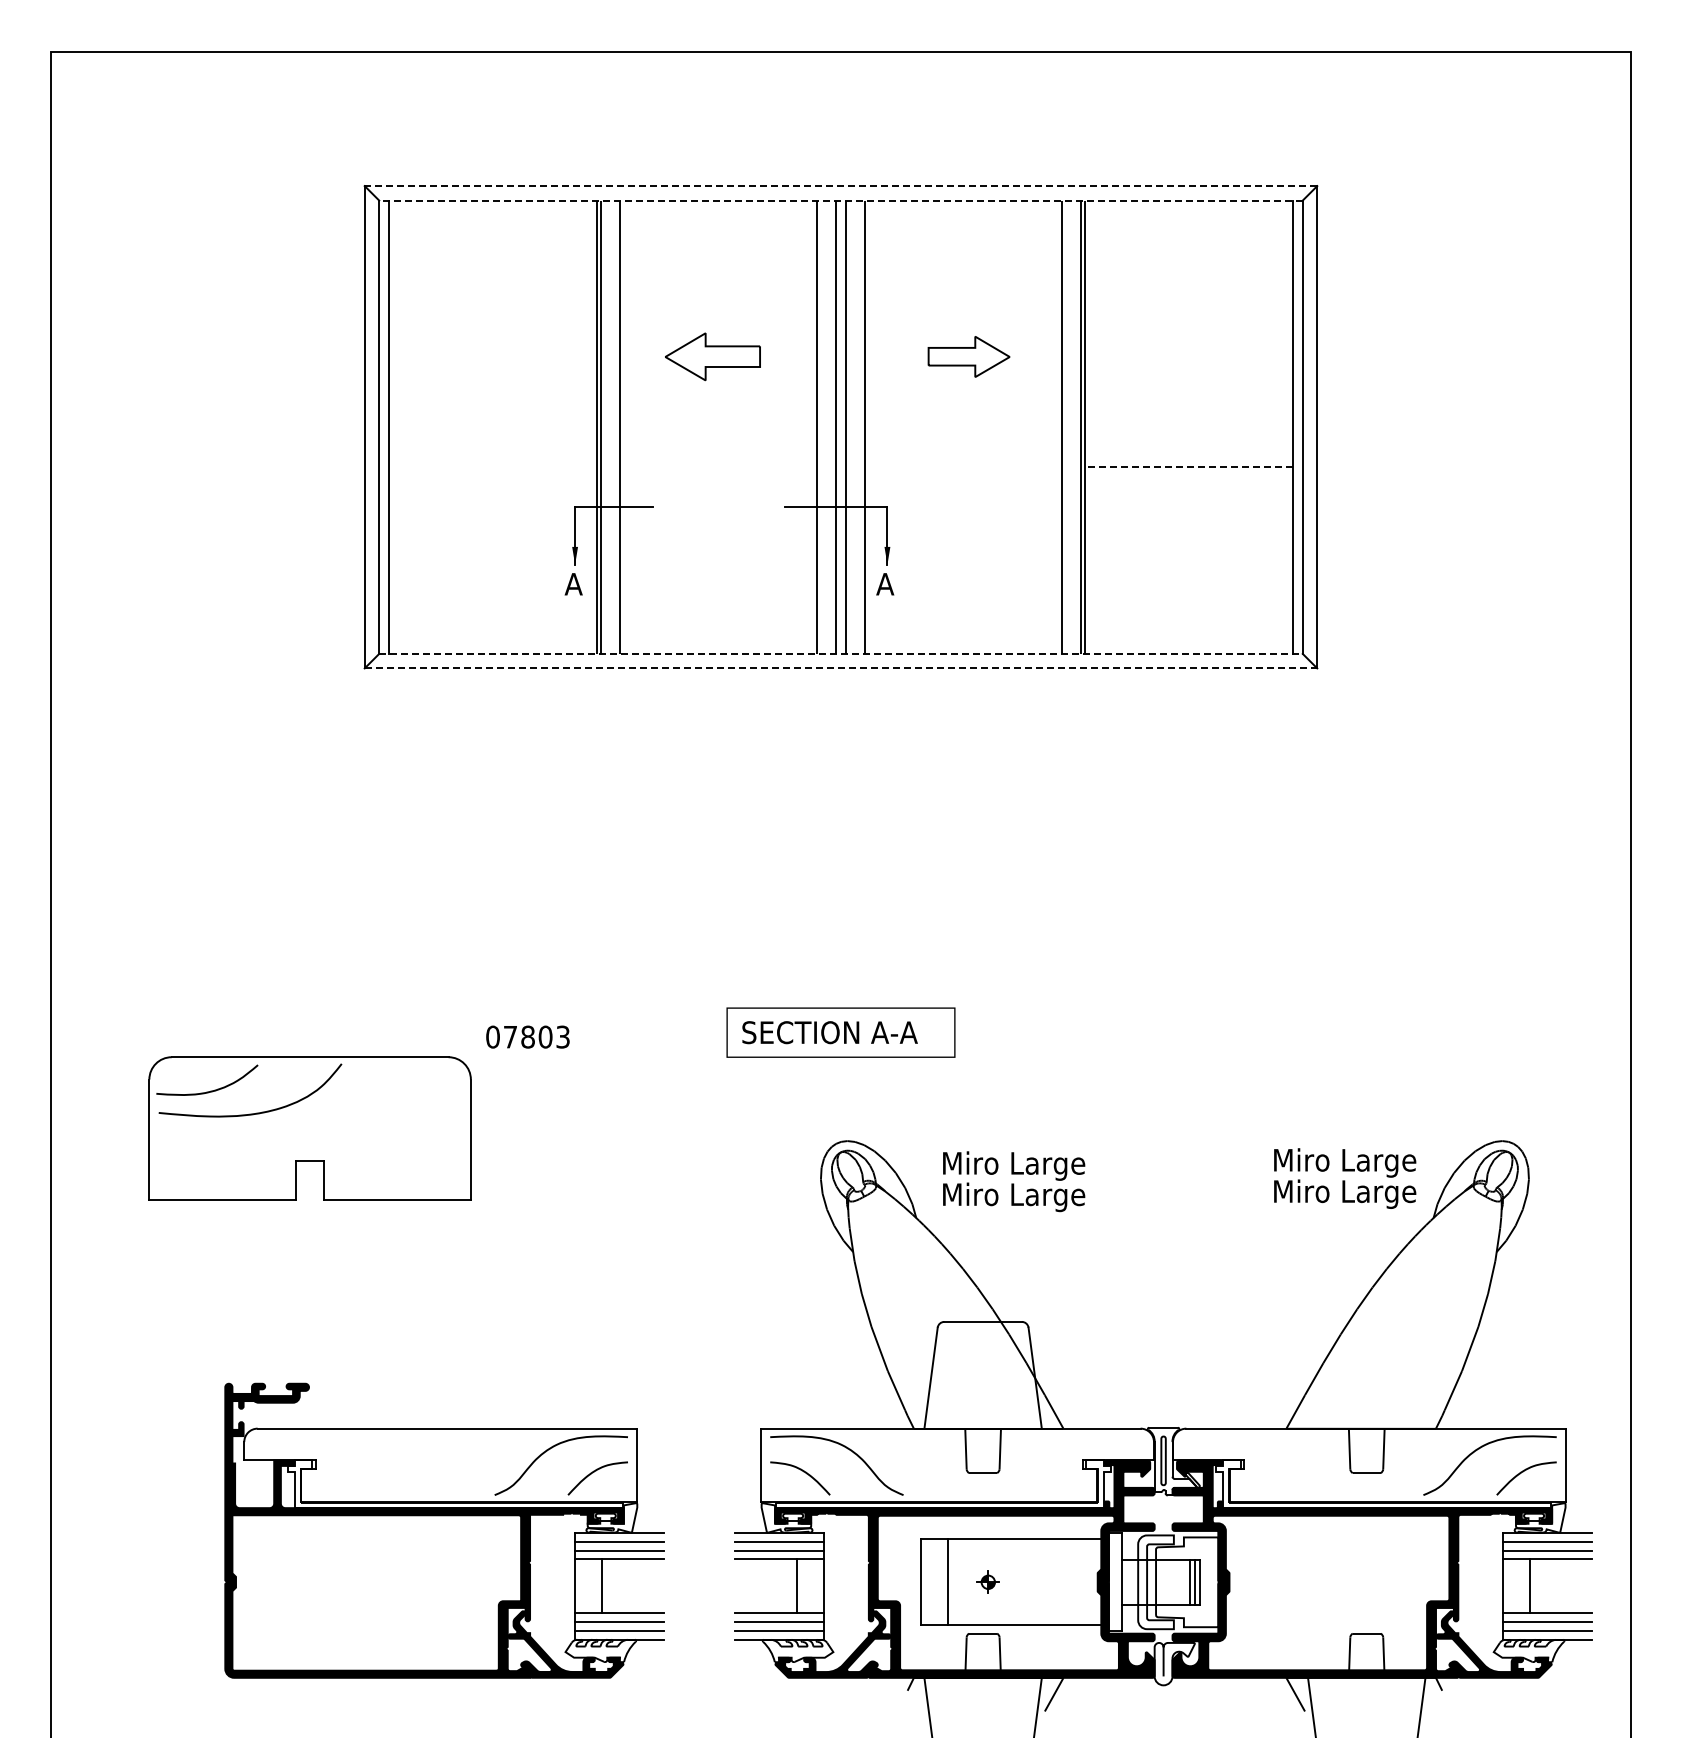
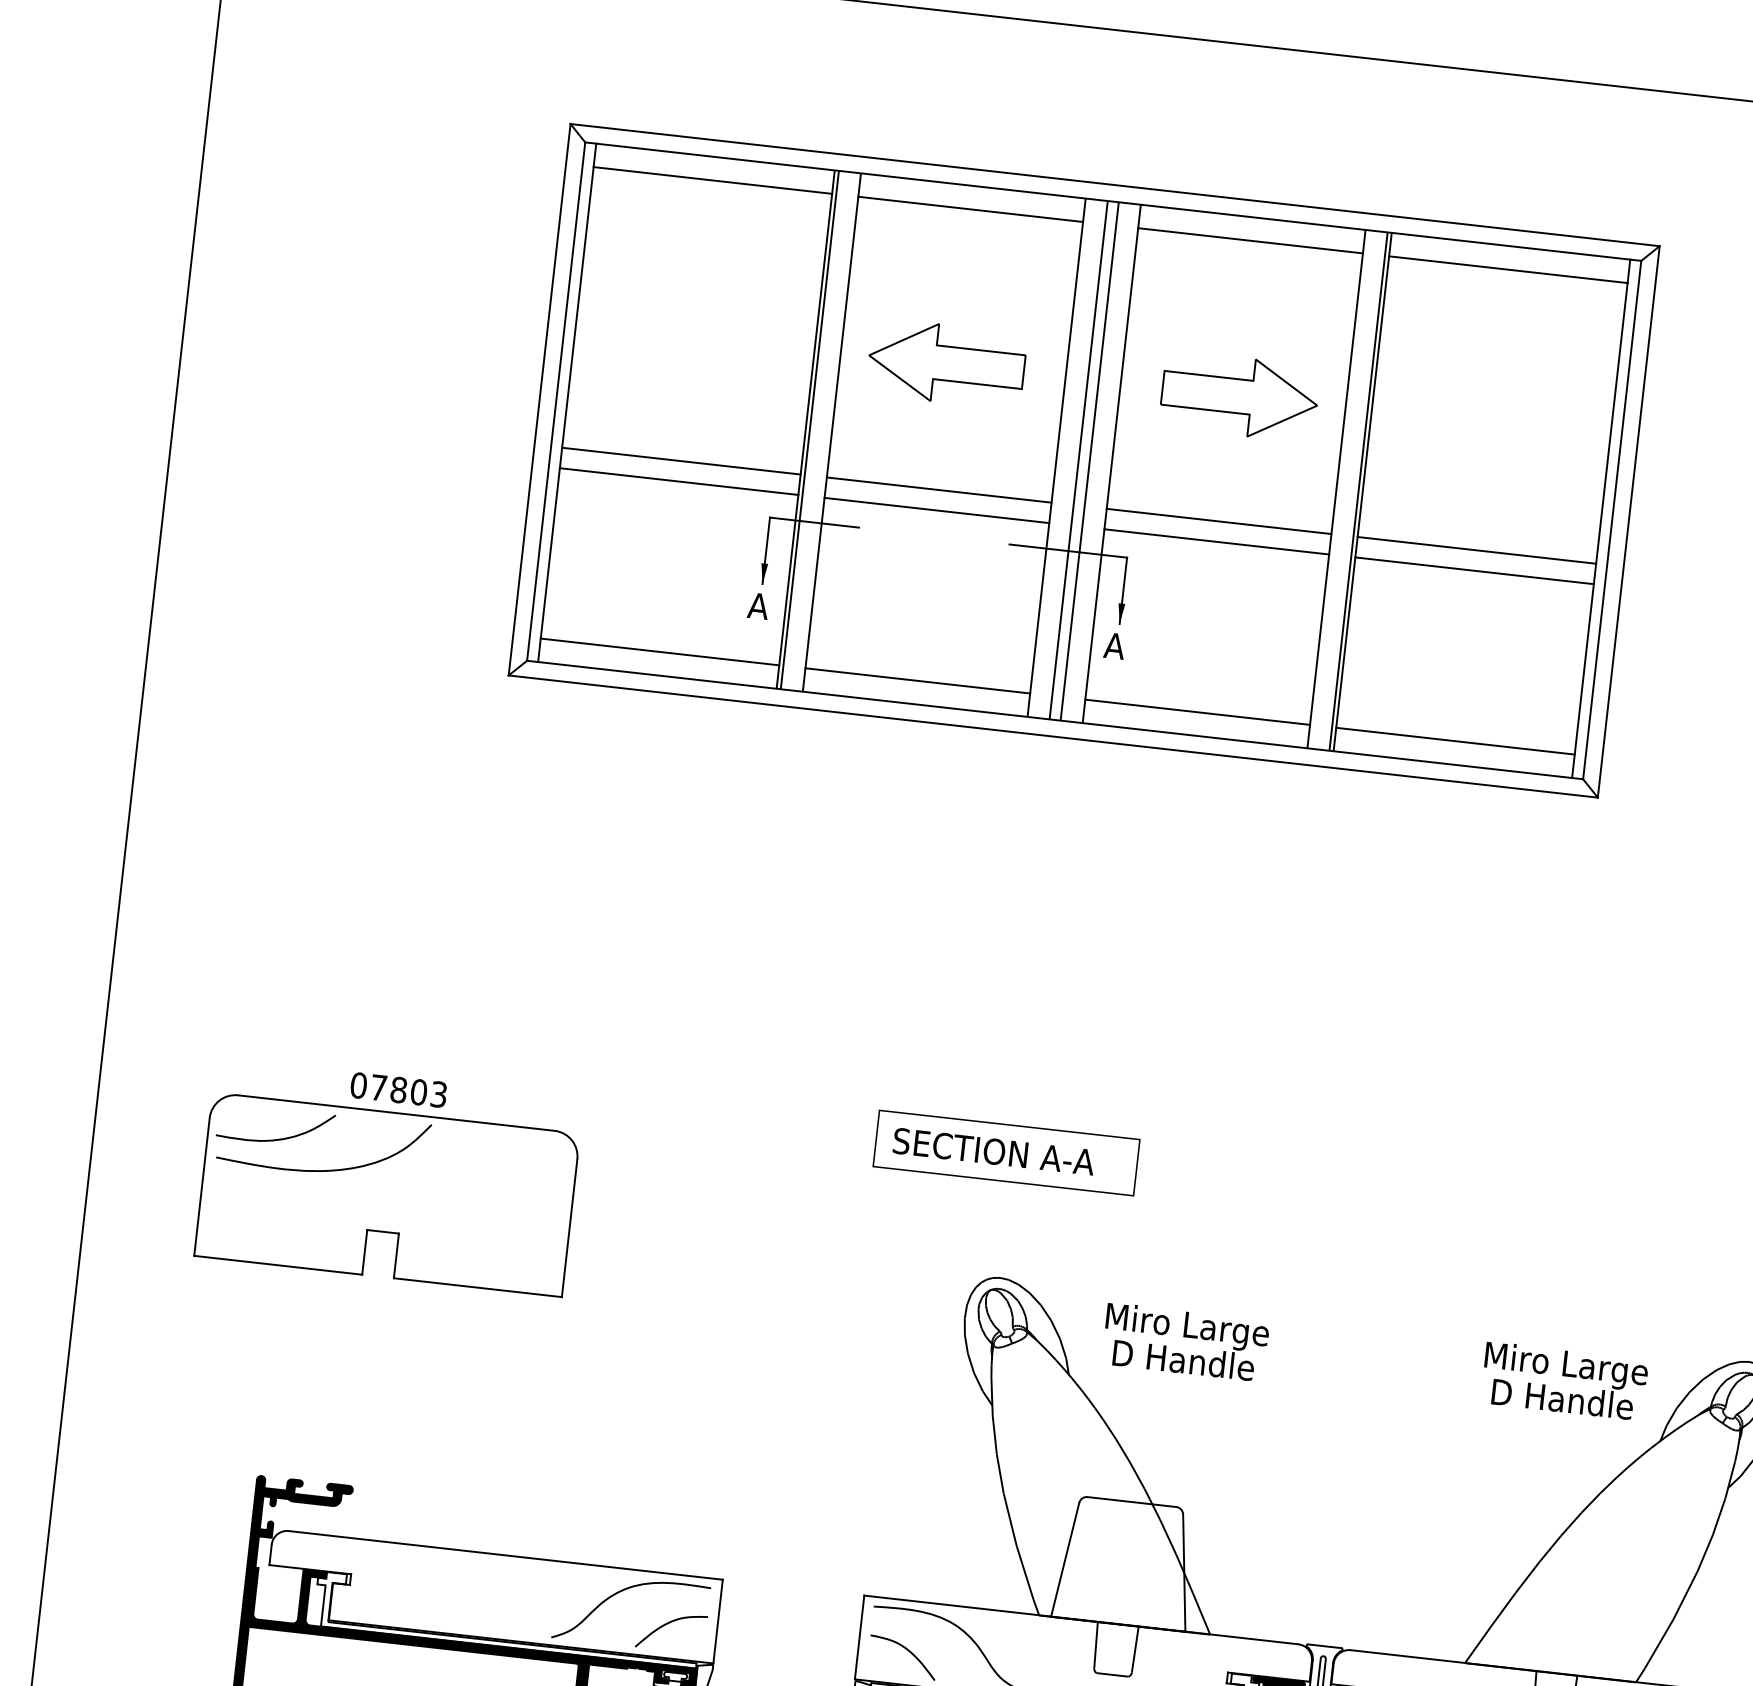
line: (840, 186) -> (1114, 185), dashed -> solid
line: (841, 200) -> (1113, 201), dashed -> solid
line: (492, 221) -> (712, 180), added
line: (718, 221) -> (970, 209), added
line: (963, 221) -> (1250, 241), added
line: (1188, 221) -> (1507, 270), added
part: (712, 356) -> (946, 363), size x1.43
part: (968, 356) -> (1239, 396), size x1.67
line: (492, 466) -> (680, 461), added
line: (718, 466) -> (939, 490), added
line: (963, 466) -> (1219, 521), added
line: (1188, 466) -> (1476, 550), dashed -> solid
line: (492, 484) -> (678, 481), added
line: (718, 484) -> (936, 510), added
line: (963, 484) -> (1216, 542), added
line: (1188, 484) -> (1474, 570), added
line: (492, 633) -> (659, 651), added
line: (718, 633) -> (917, 680), added
line: (963, 633) -> (1197, 712), added
line: (1188, 633) -> (1455, 741), added
line: (841, 653) -> (1055, 719), dashed -> solid
line: (841, 668) -> (1053, 736), dashed -> solid
text: (527, 1036) -> (398, 1089), moved
text: (1345, 1193) -> (1562, 1401), Miro Large -> D Handle
text: (1014, 1197) -> (1183, 1363), Miro Large -> D Handle

